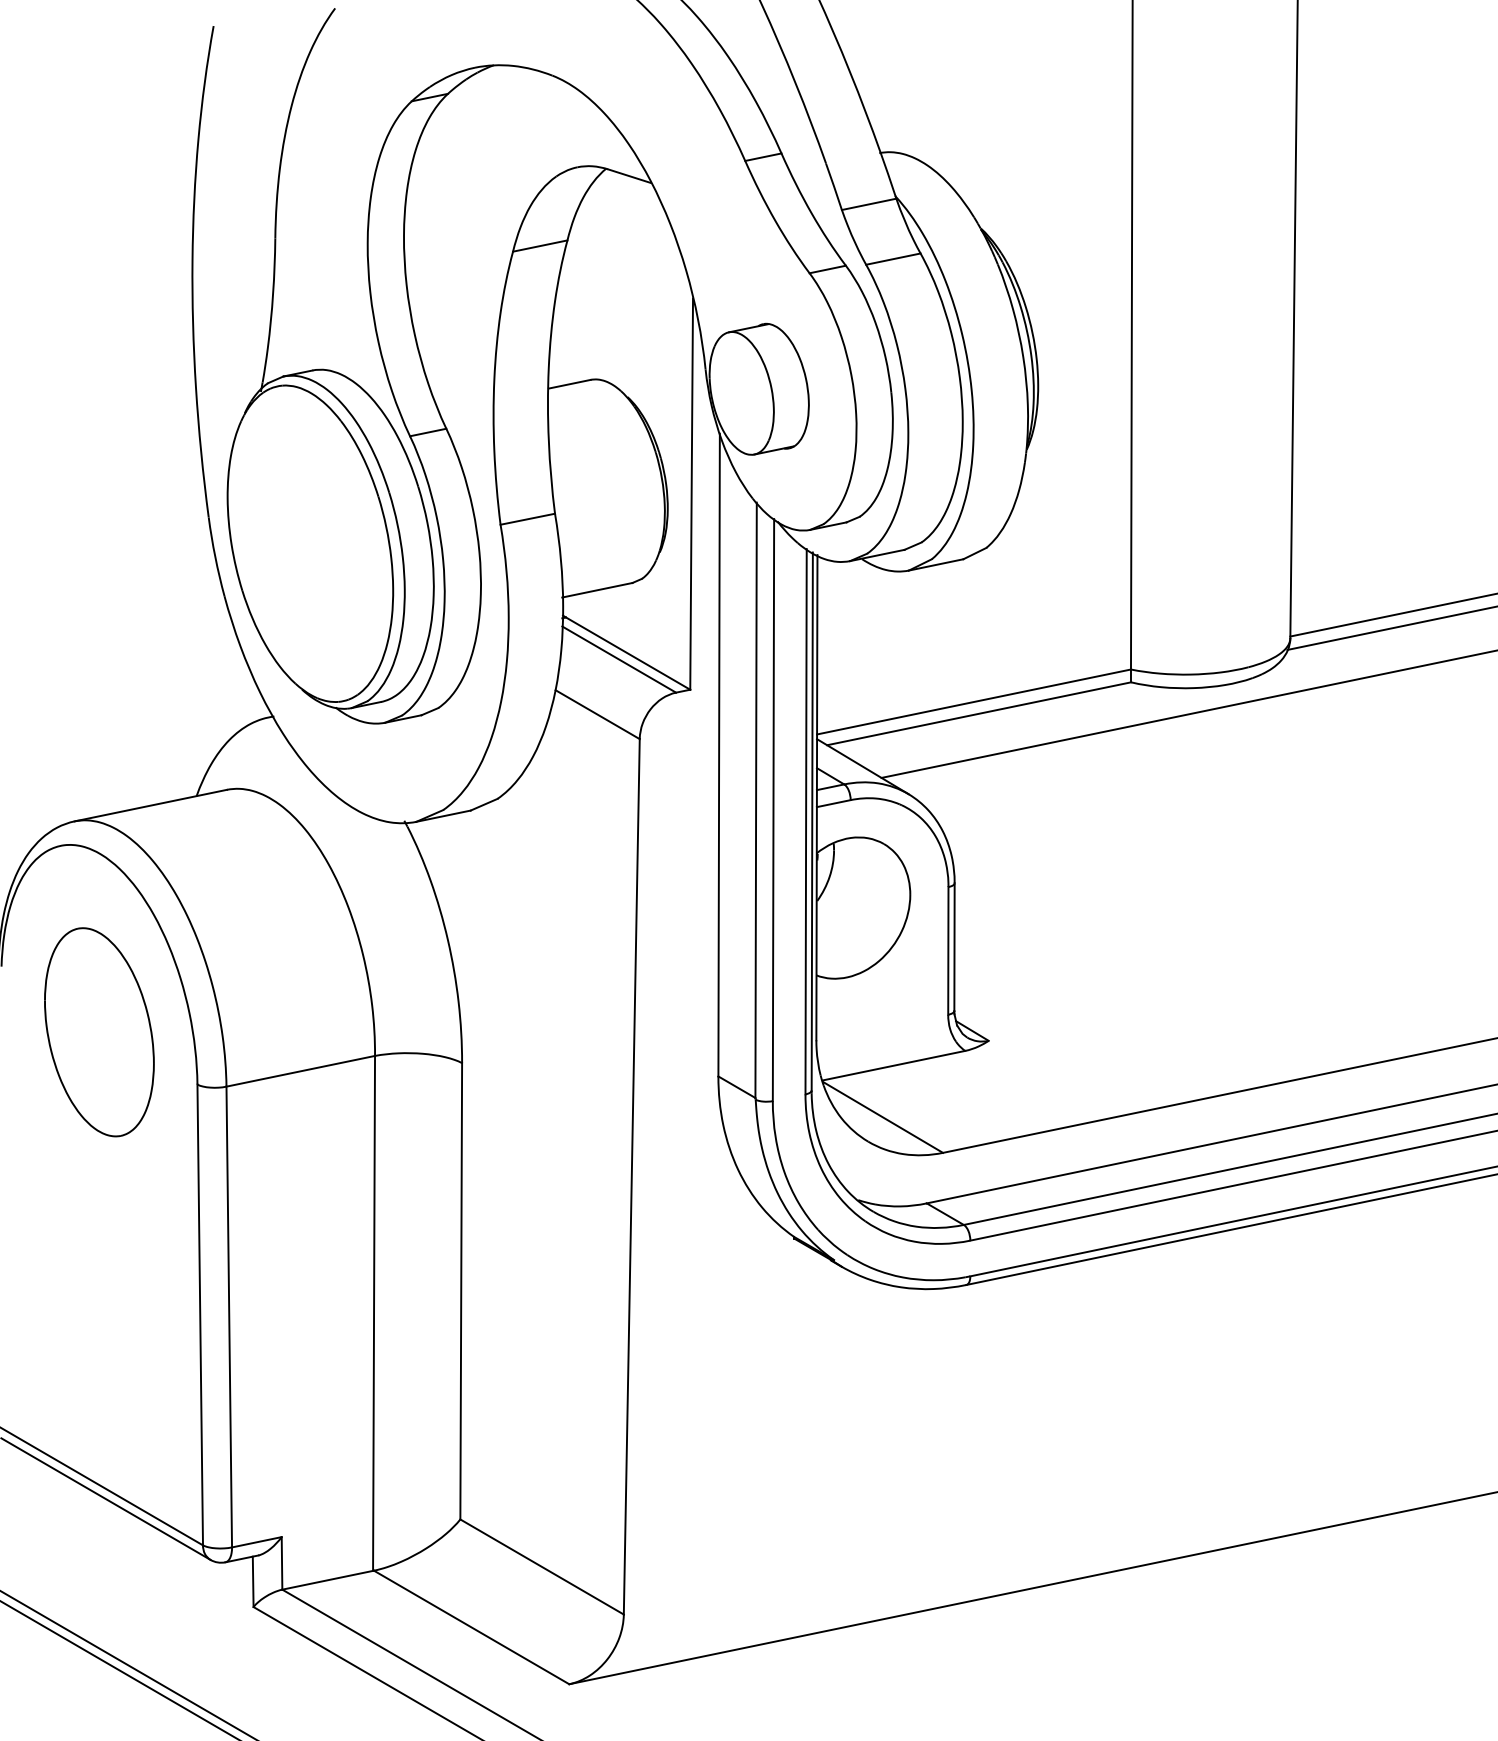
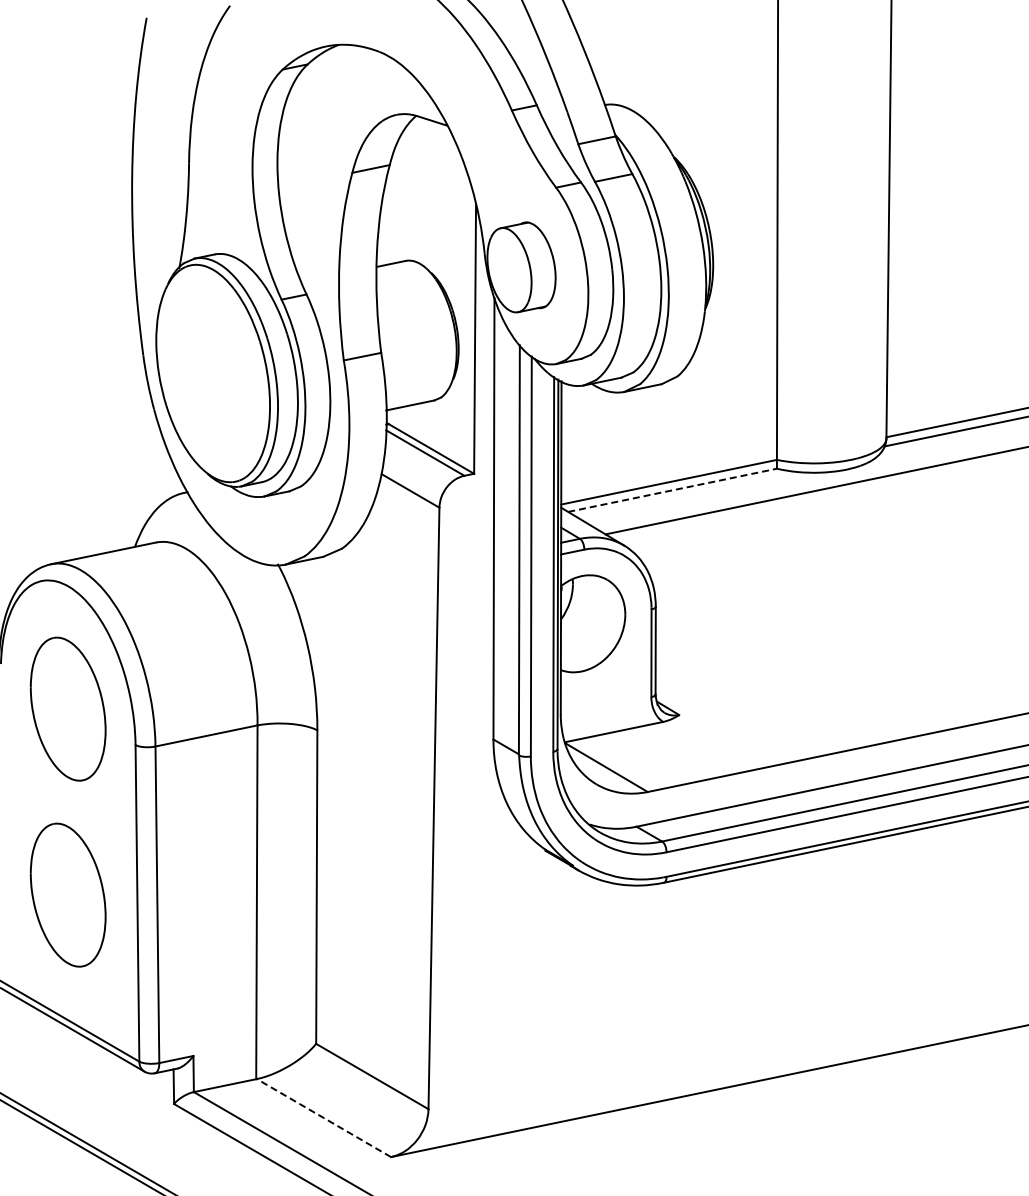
line: (978, 714) -> (672, 490), solid -> dashed
part: (98, 1302) -> (67, 894), added
line: (470, 1628) -> (323, 1118), solid -> dashed

